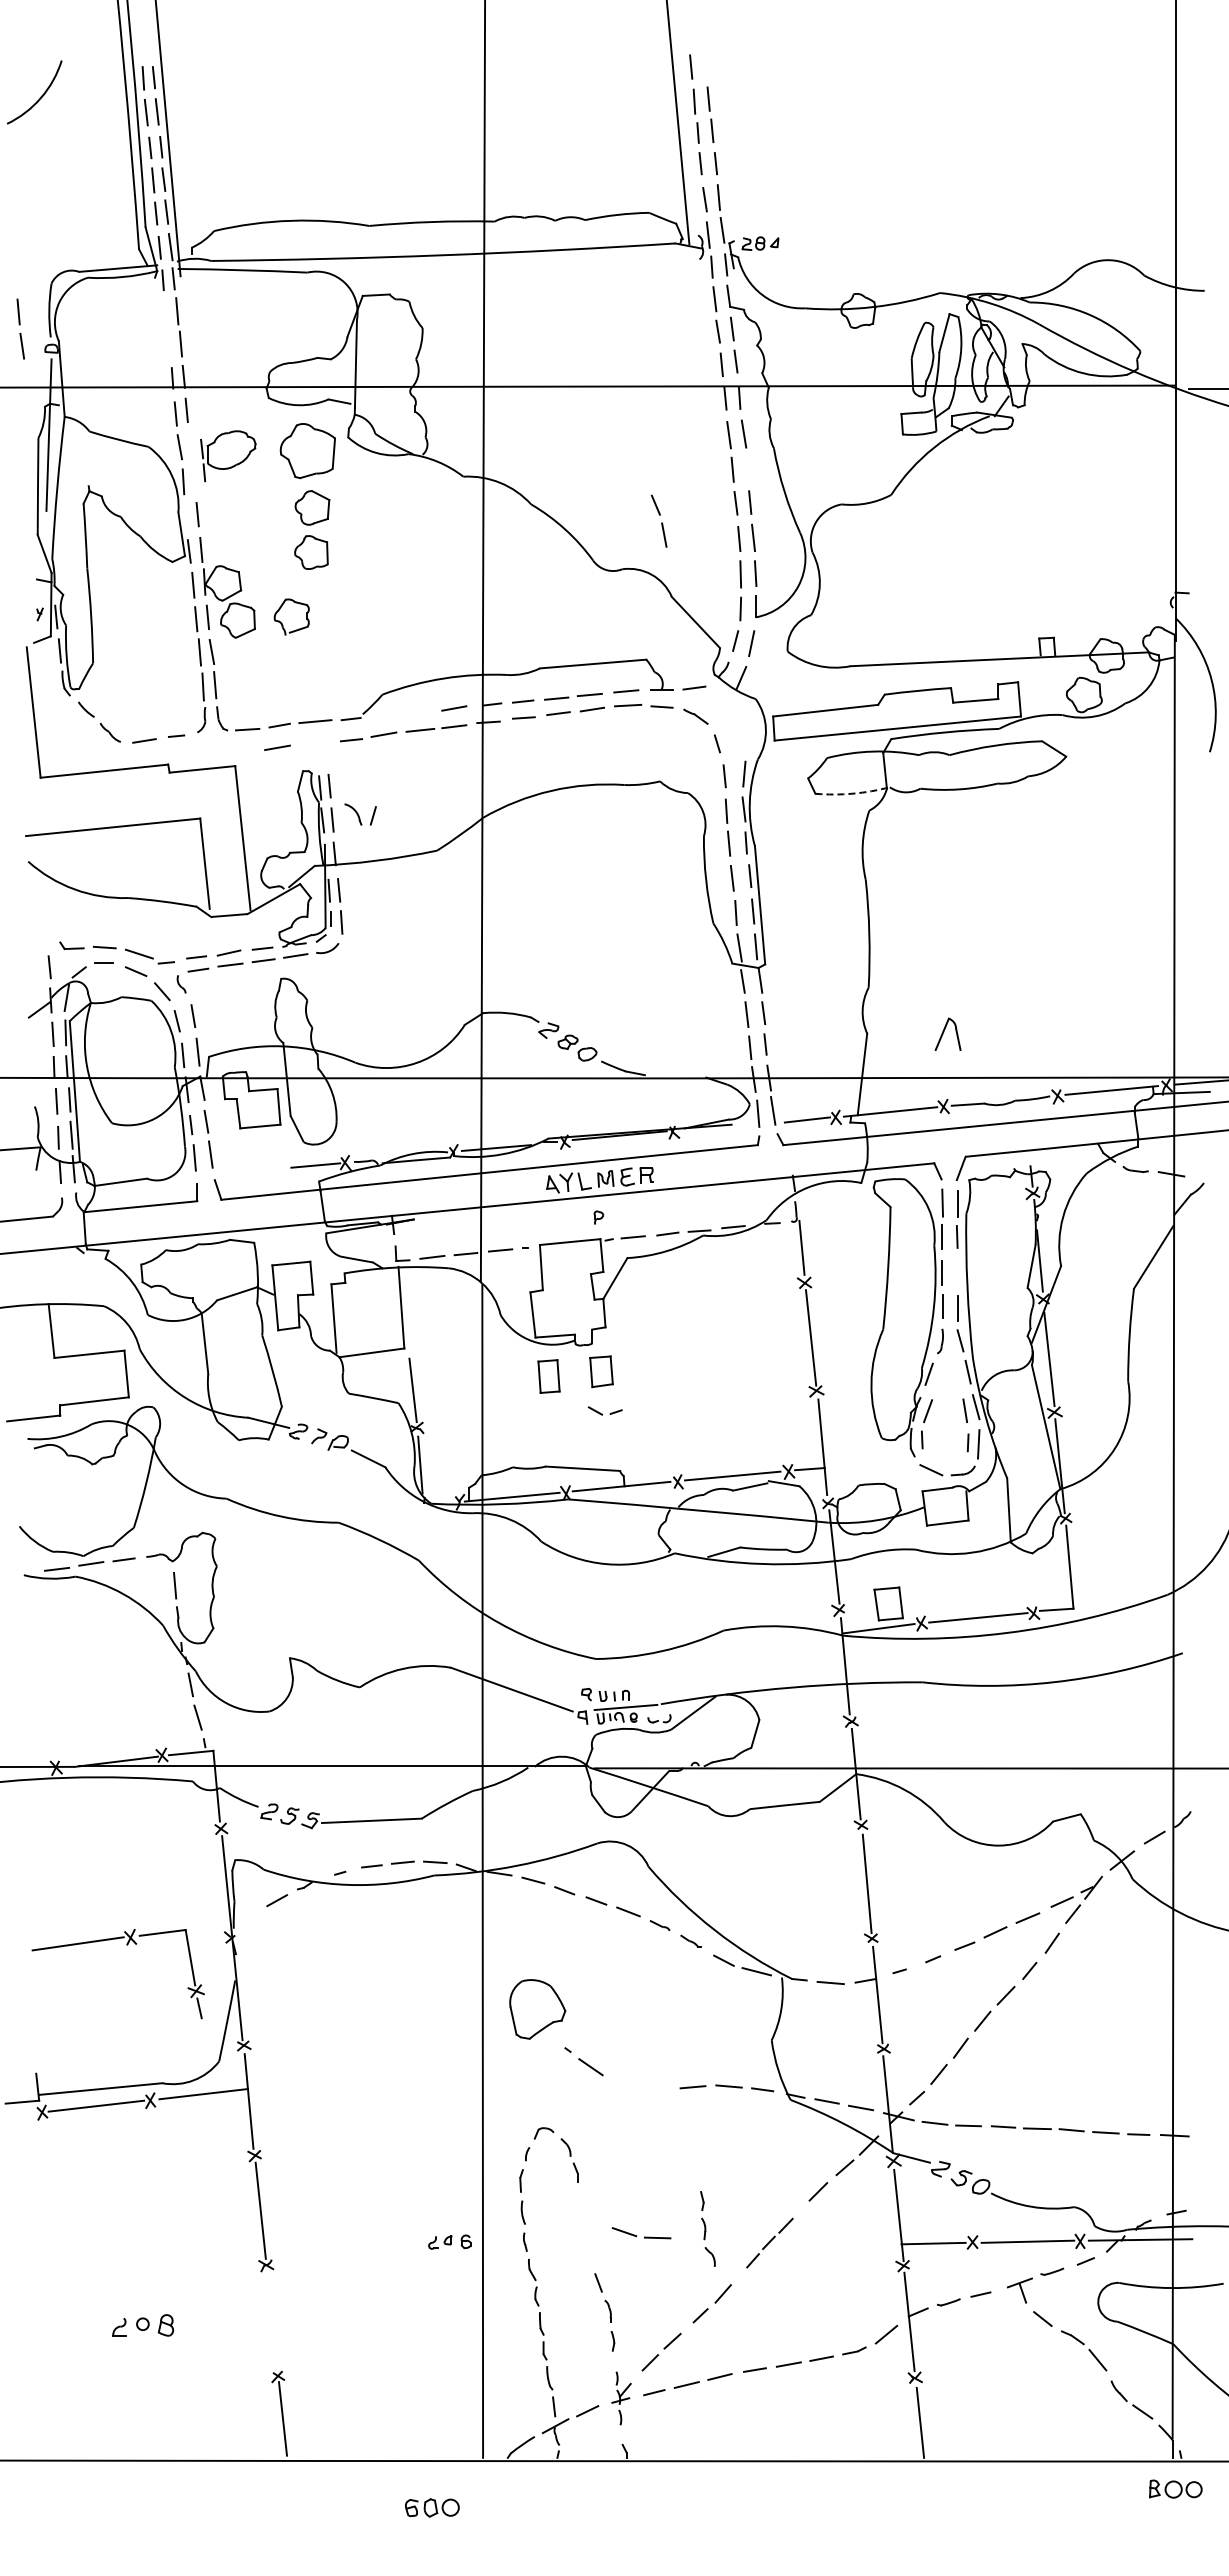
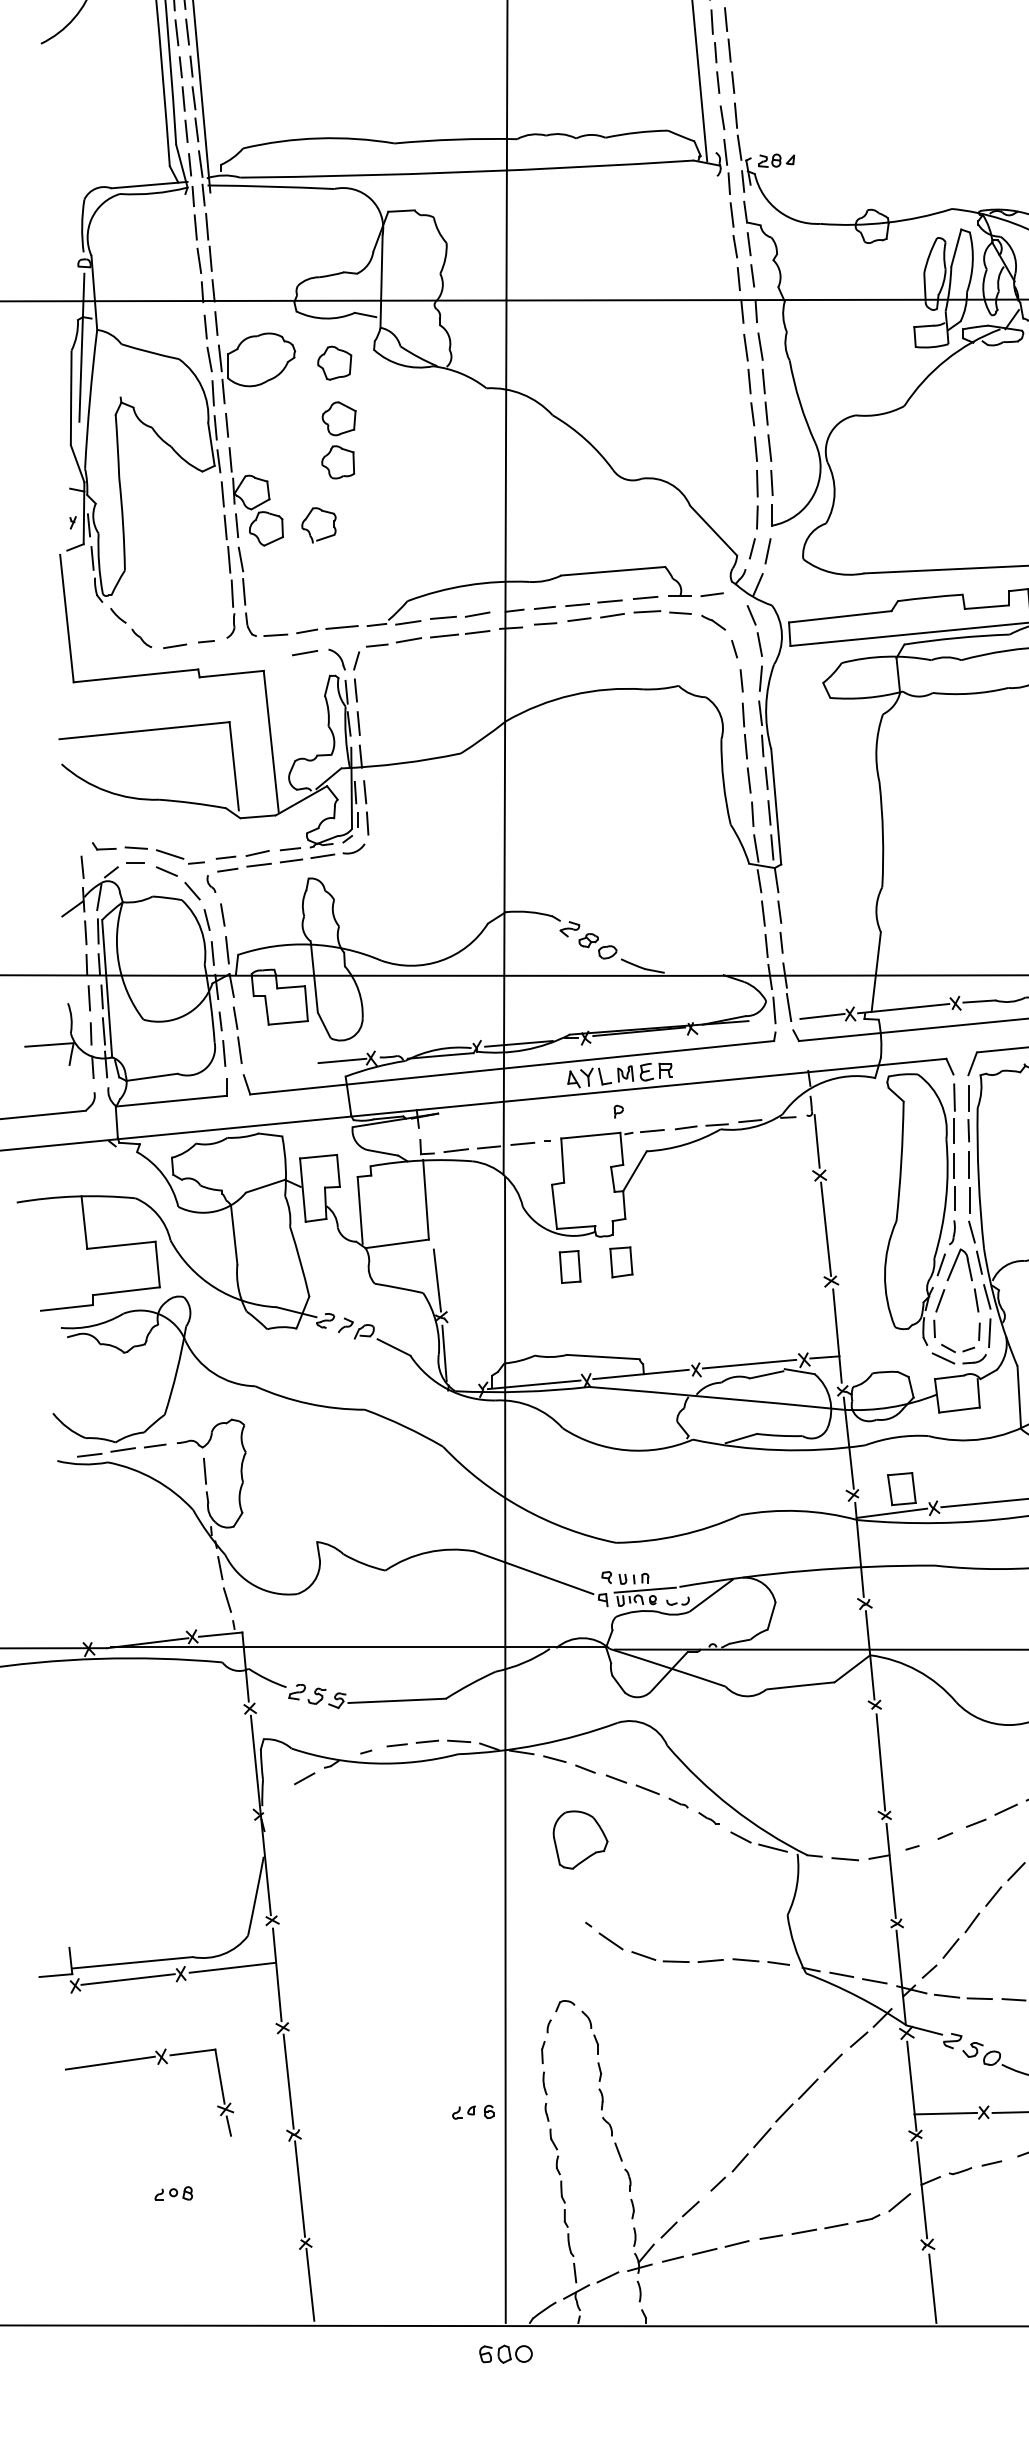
part: (20, 328) -> (197, 243), moved
part: (307, 450) -> (334, 362), size x0.62
part: (228, 455) -> (257, 367), size x1.43
line: (747, 469) -> (763, 381), added
line: (185, 517) -> (215, 428), added
part: (658, 520) -> (754, 630), moved
line: (419, 711) -> (443, 617), added
line: (382, 716) -> (407, 622), added
arc: (852, 793) -> (866, 697), dashed -> solid
part: (360, 814) -> (344, 659), moved
part: (947, 1033) -> (959, 1264), moved
line: (957, 1271) -> (969, 1164), added
part: (604, 1410) -> (957, 1348), moved
part: (126, 1945) -> (157, 2064), moved
part: (537, 2009) -> (580, 1840), moved
part: (707, 2228) -> (604, 2098), moved
part: (641, 2233) -> (660, 1957), moved
part: (769, 2242) -> (785, 2112), size x1.43
line: (272, 2320) -> (300, 2188), added
part: (142, 2324) -> (173, 2192), size x0.62
part: (621, 2398) -> (640, 2264), size x1.43
part: (432, 2507) -> (506, 2353), moved

